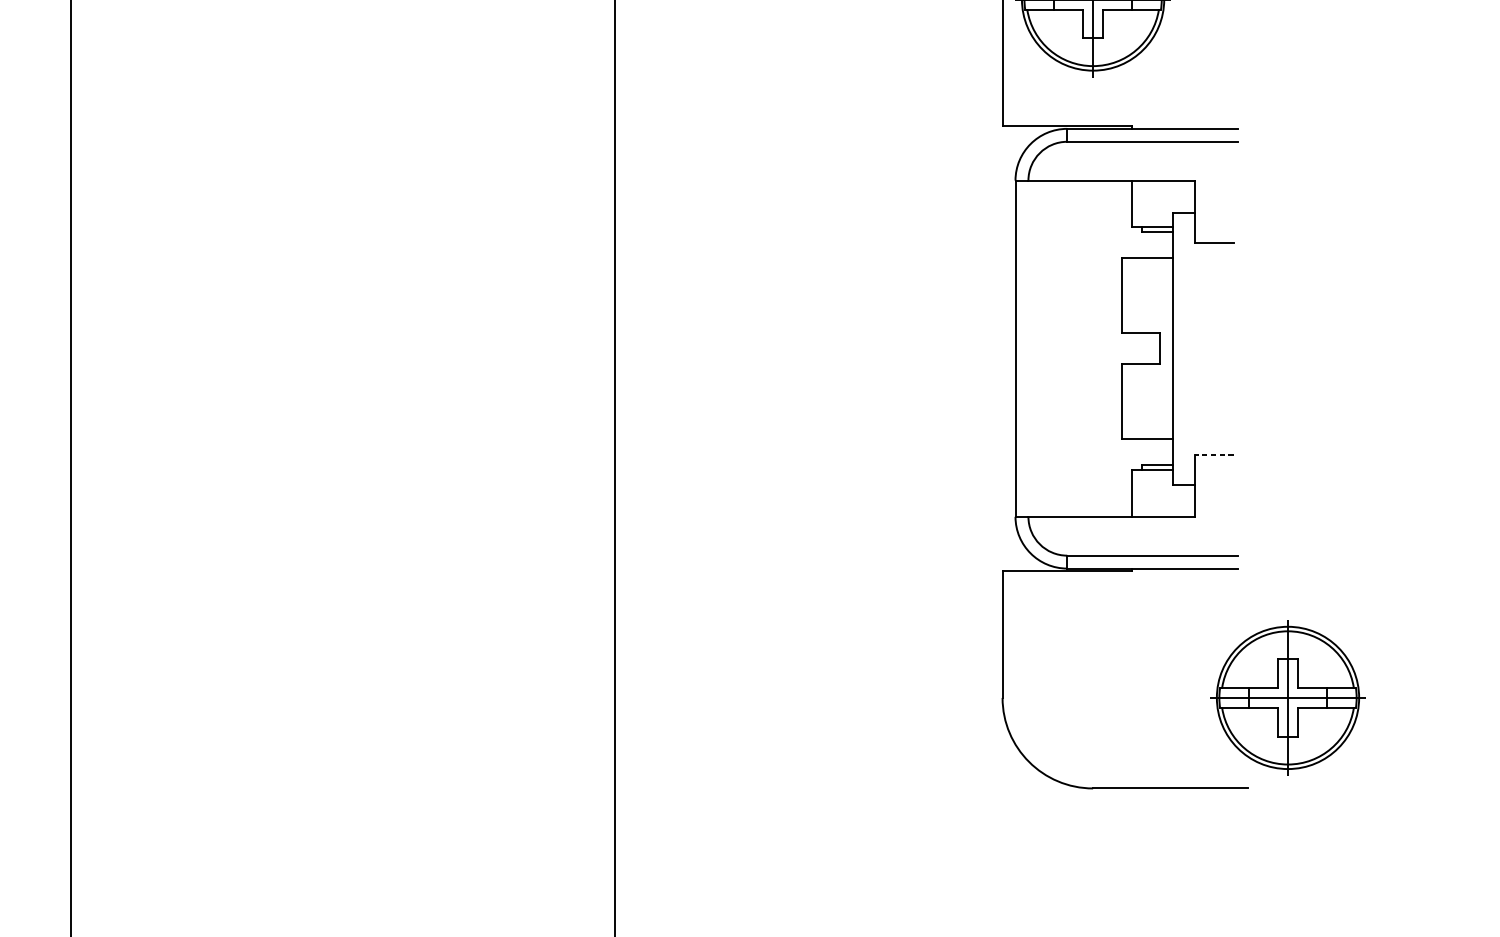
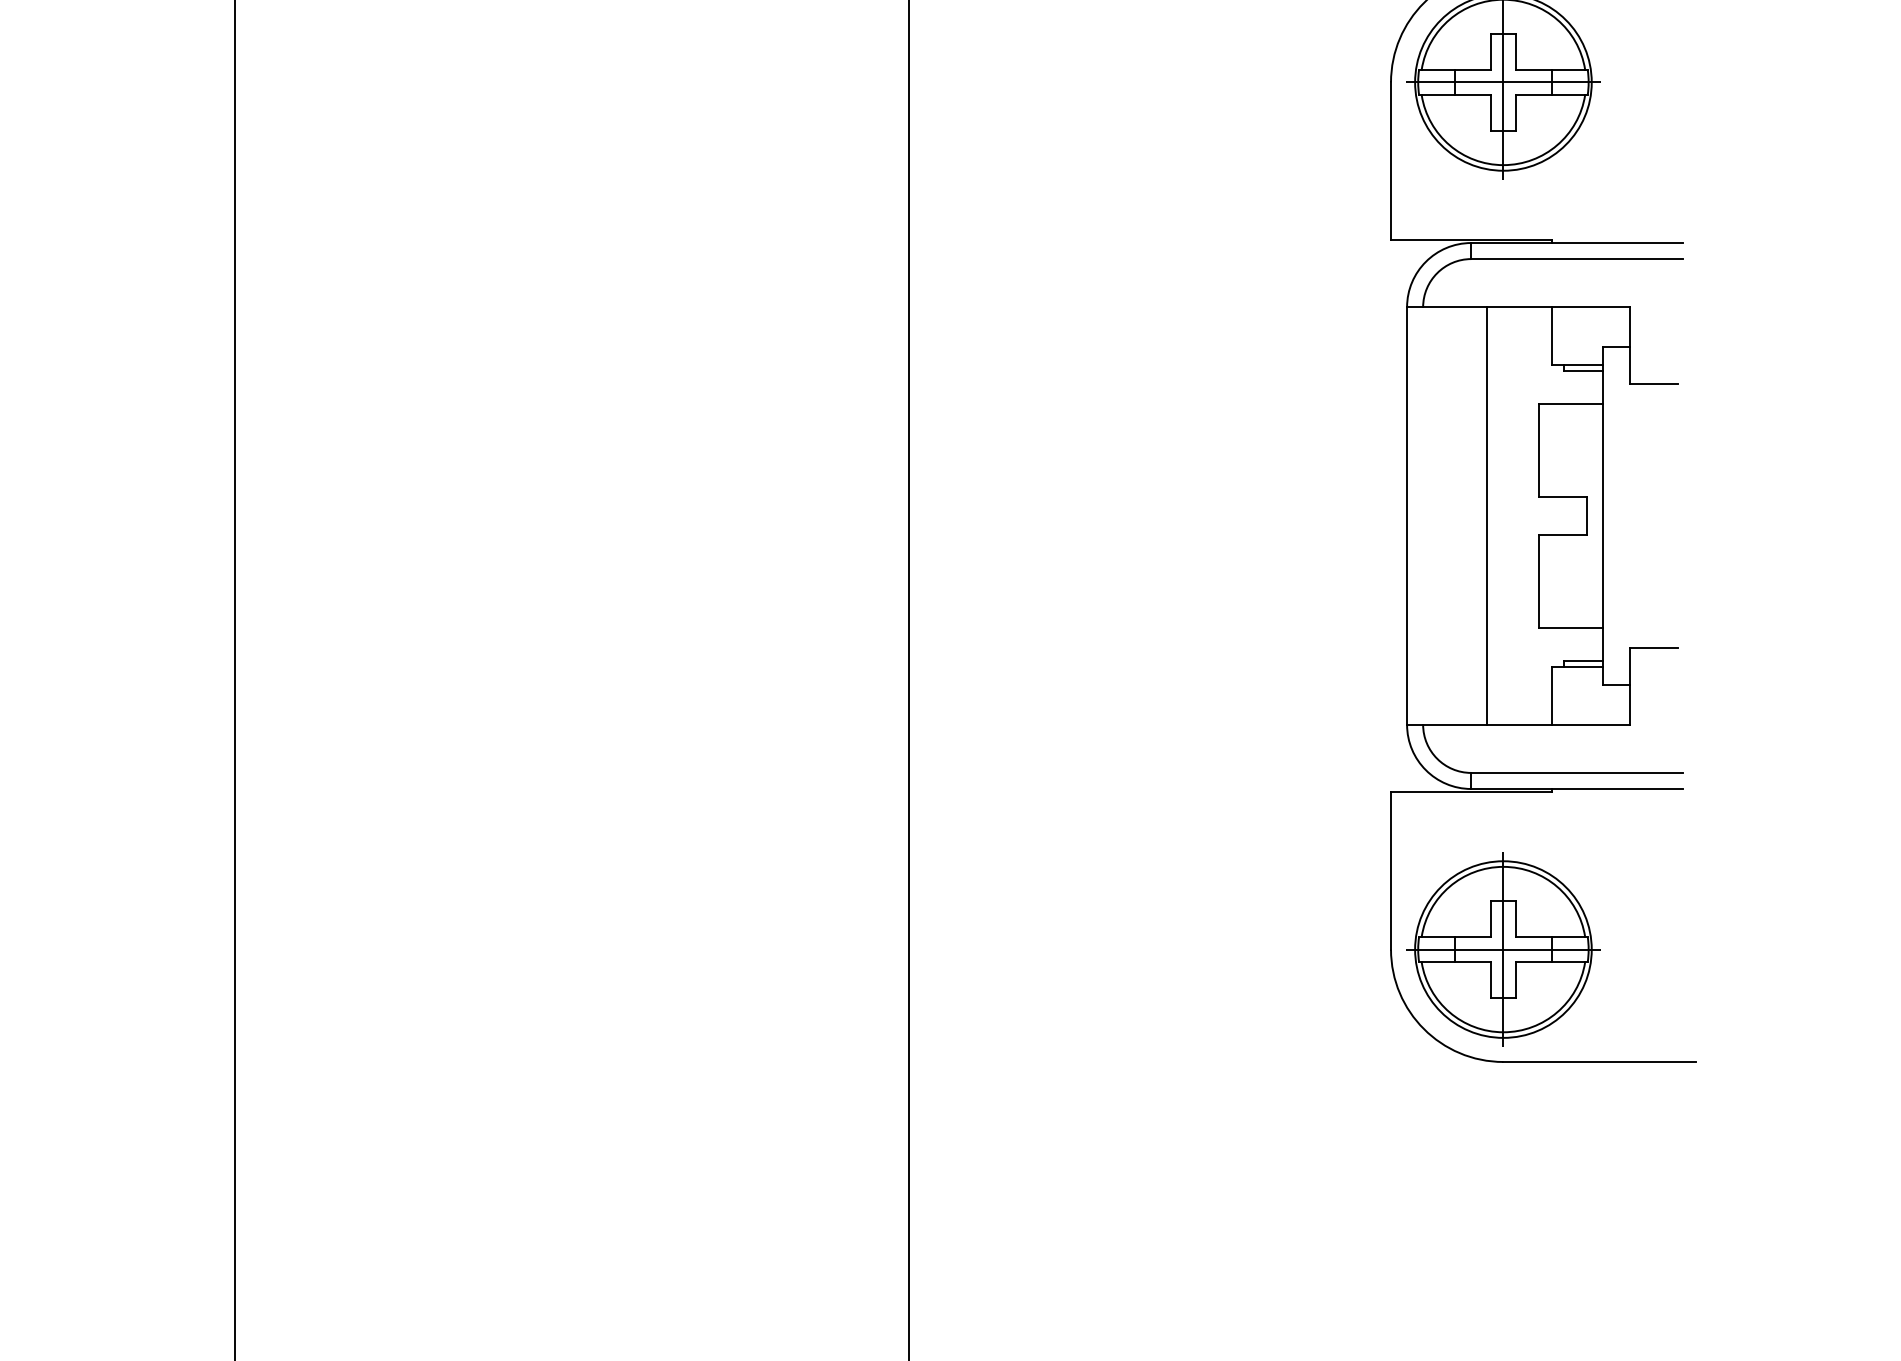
line: (1080, 348) -> (1487, 515), added
line: (1213, 454) -> (1653, 647), dashed -> solid
part: (1288, 697) -> (1503, 949), moved

